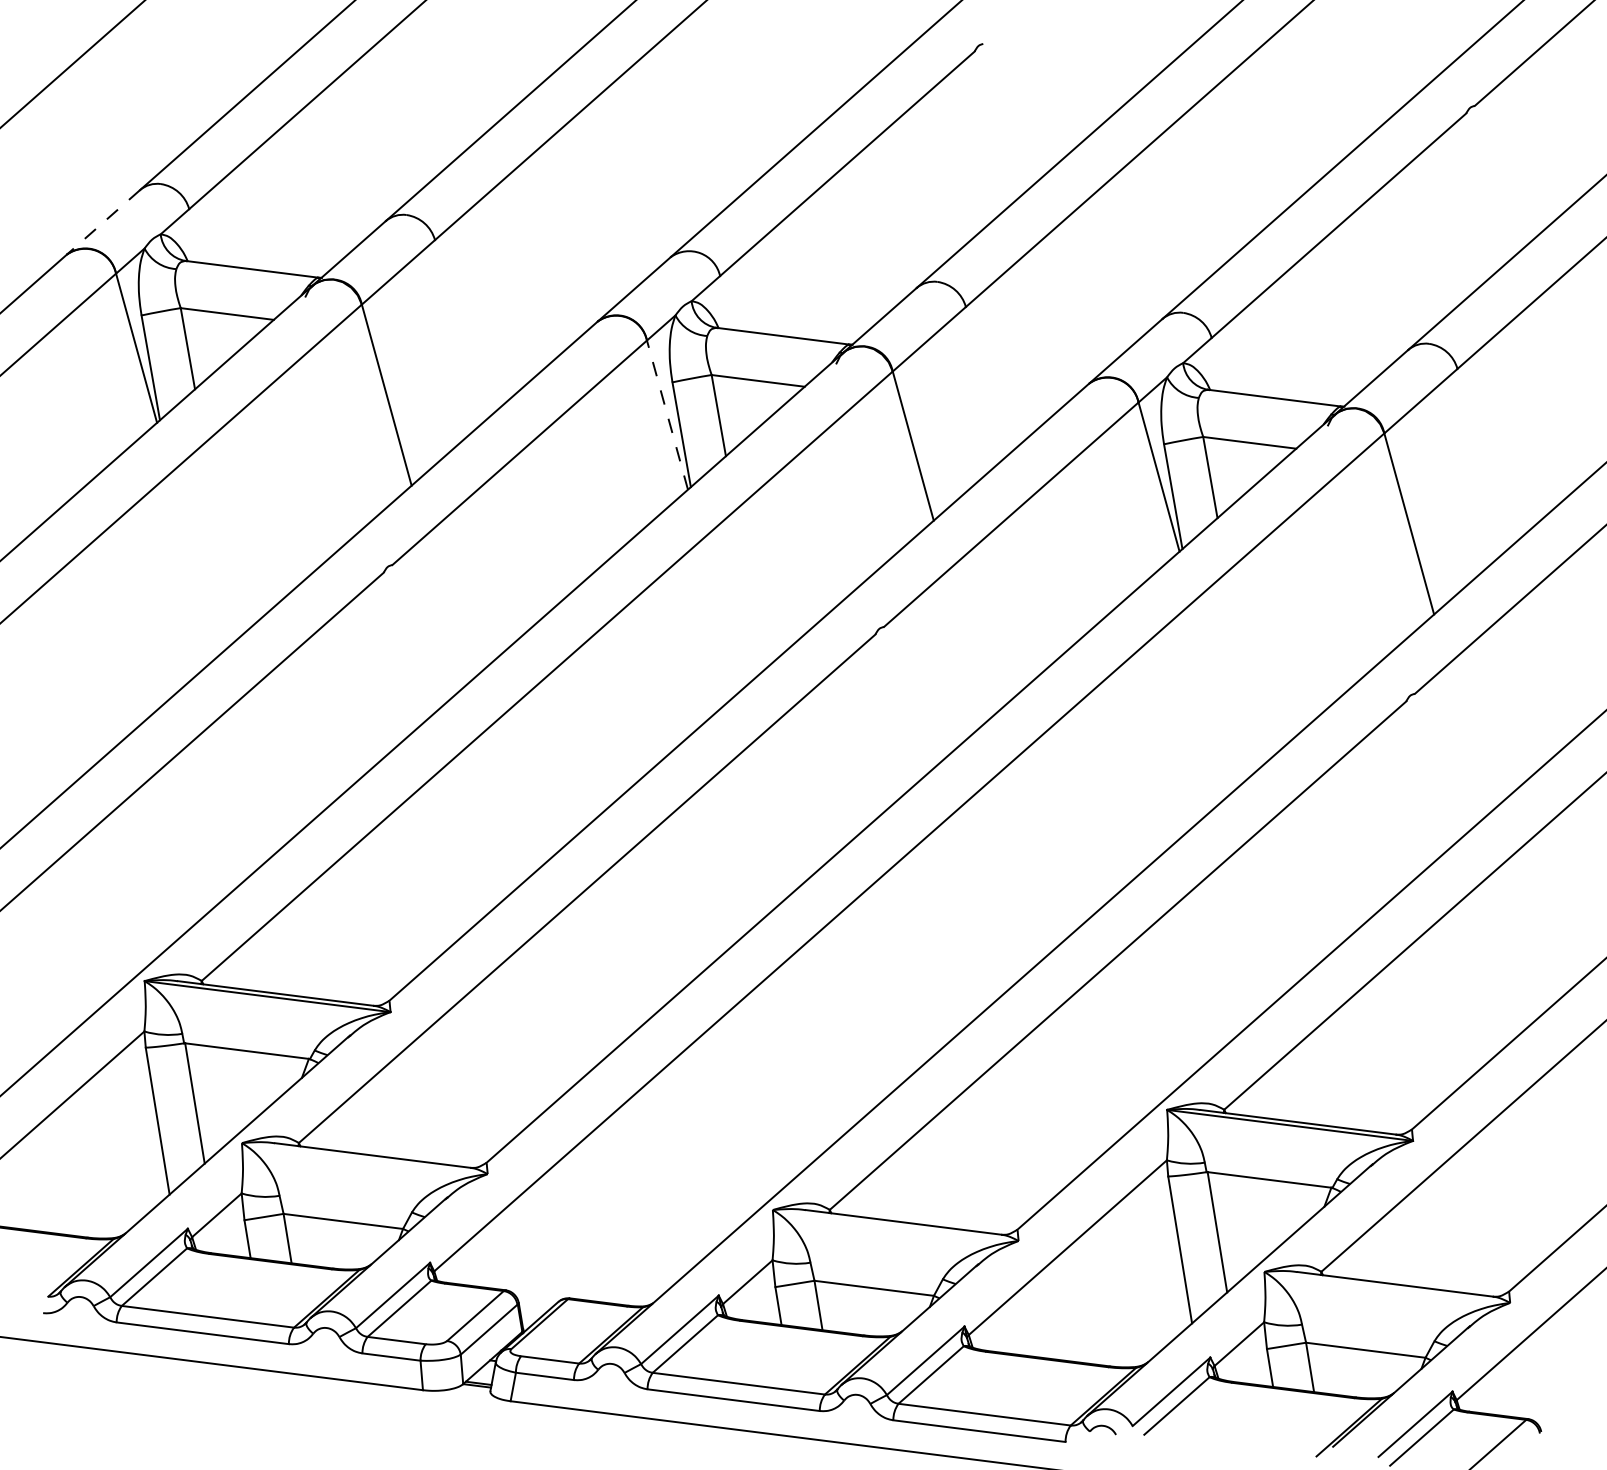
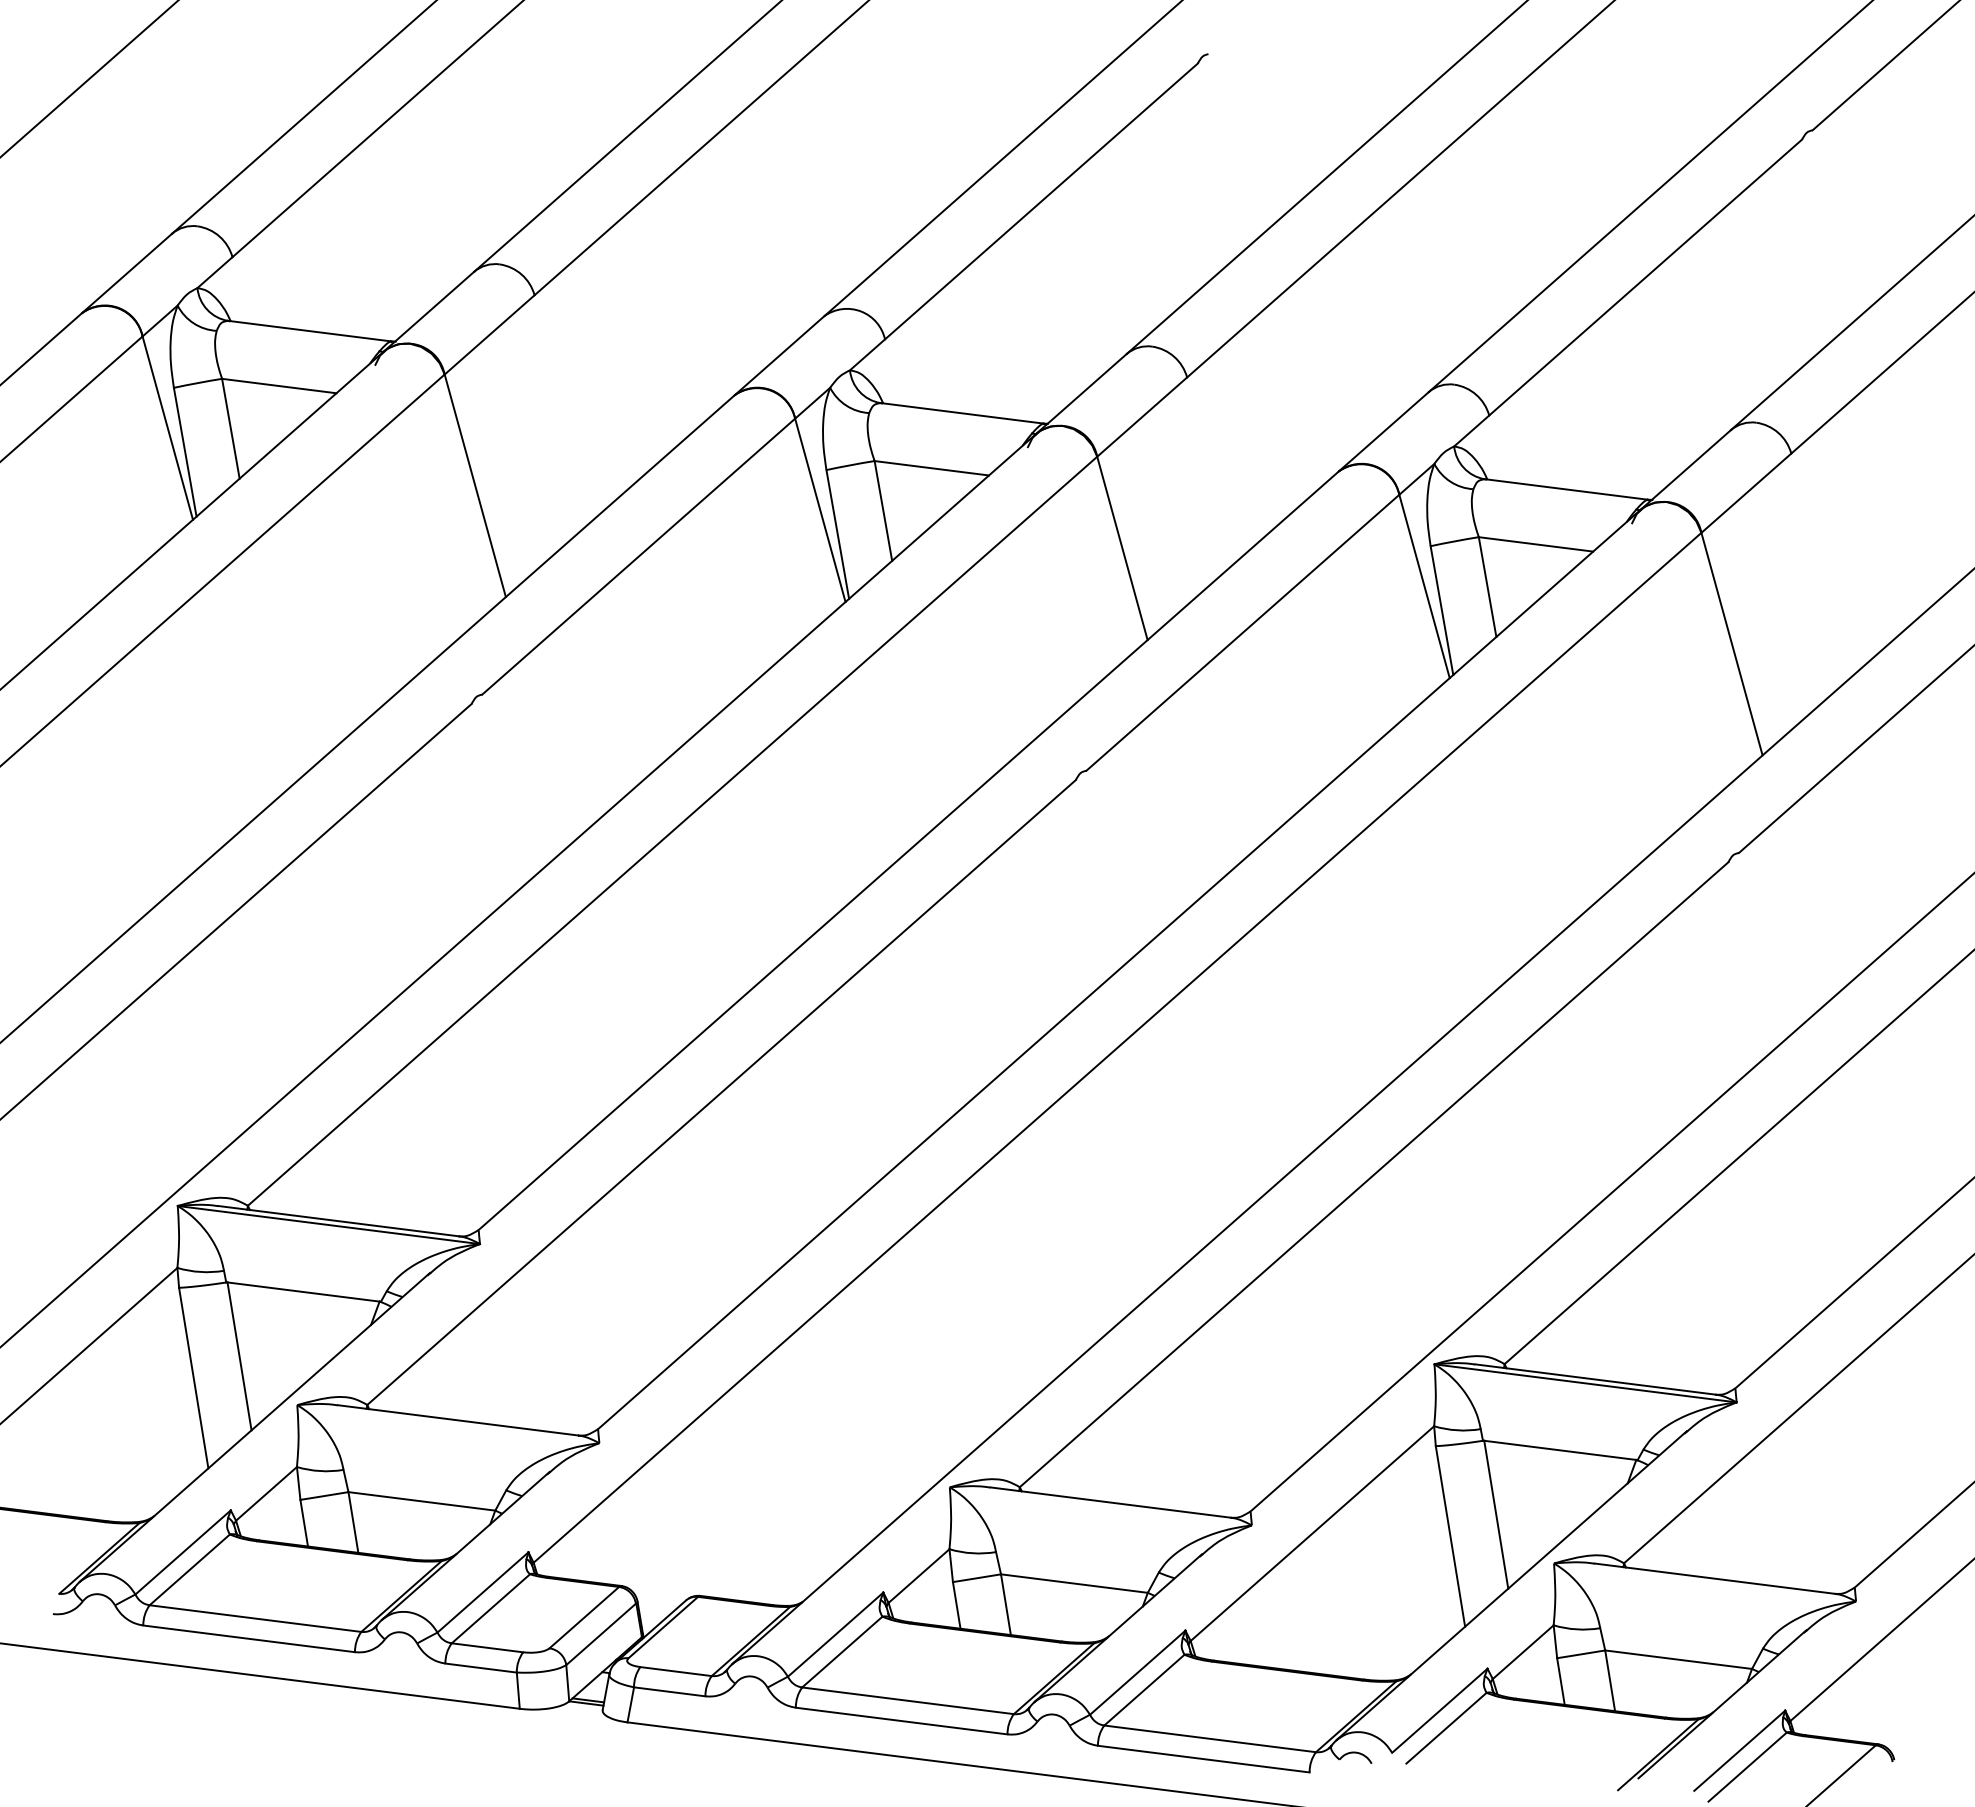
line: (103, 222) -> (127, 273), dashed -> solid
line: (667, 414) -> (820, 509), dashed -> solid

